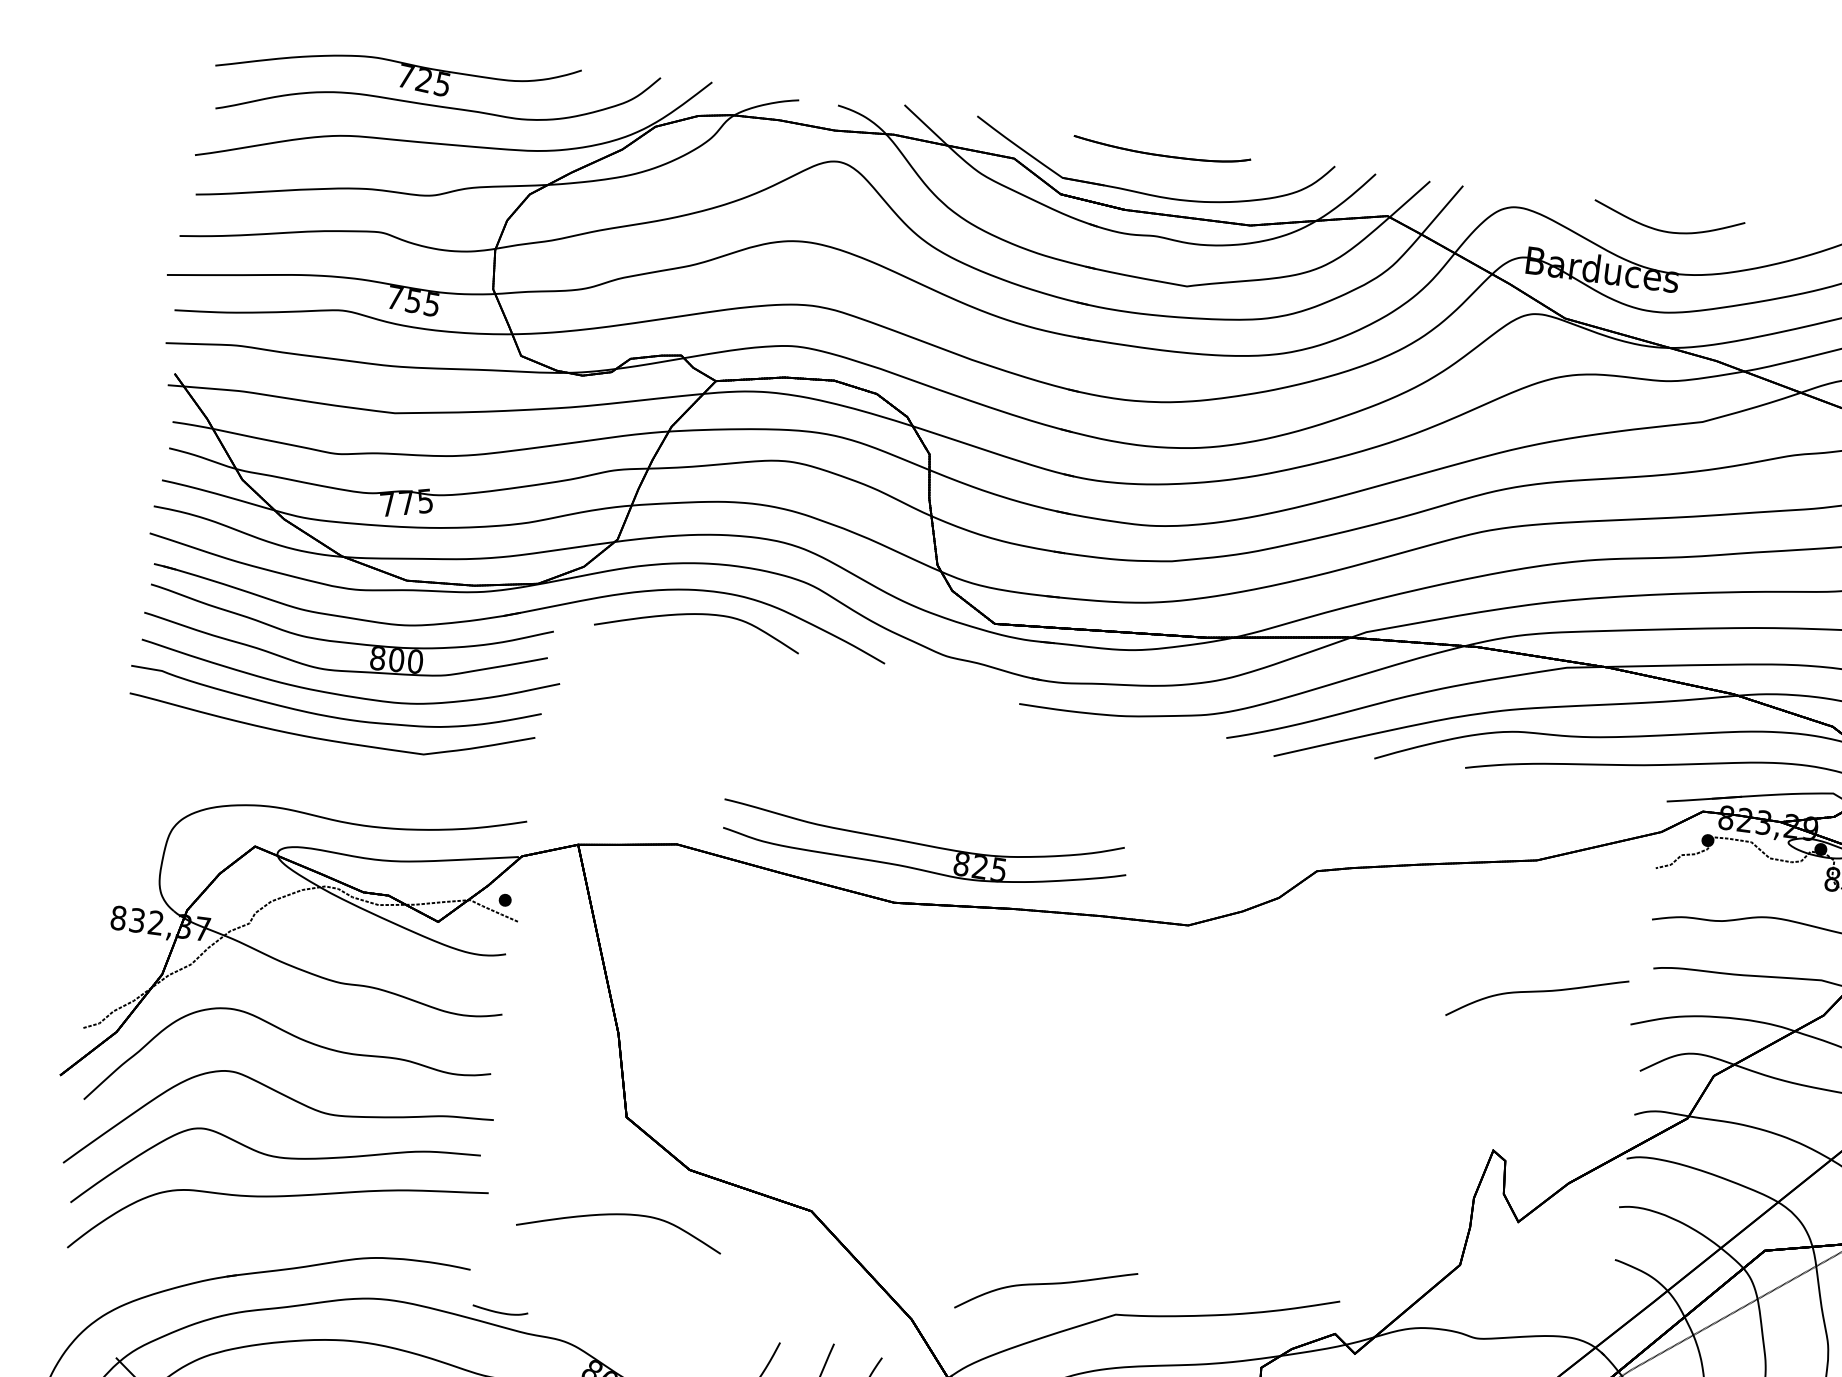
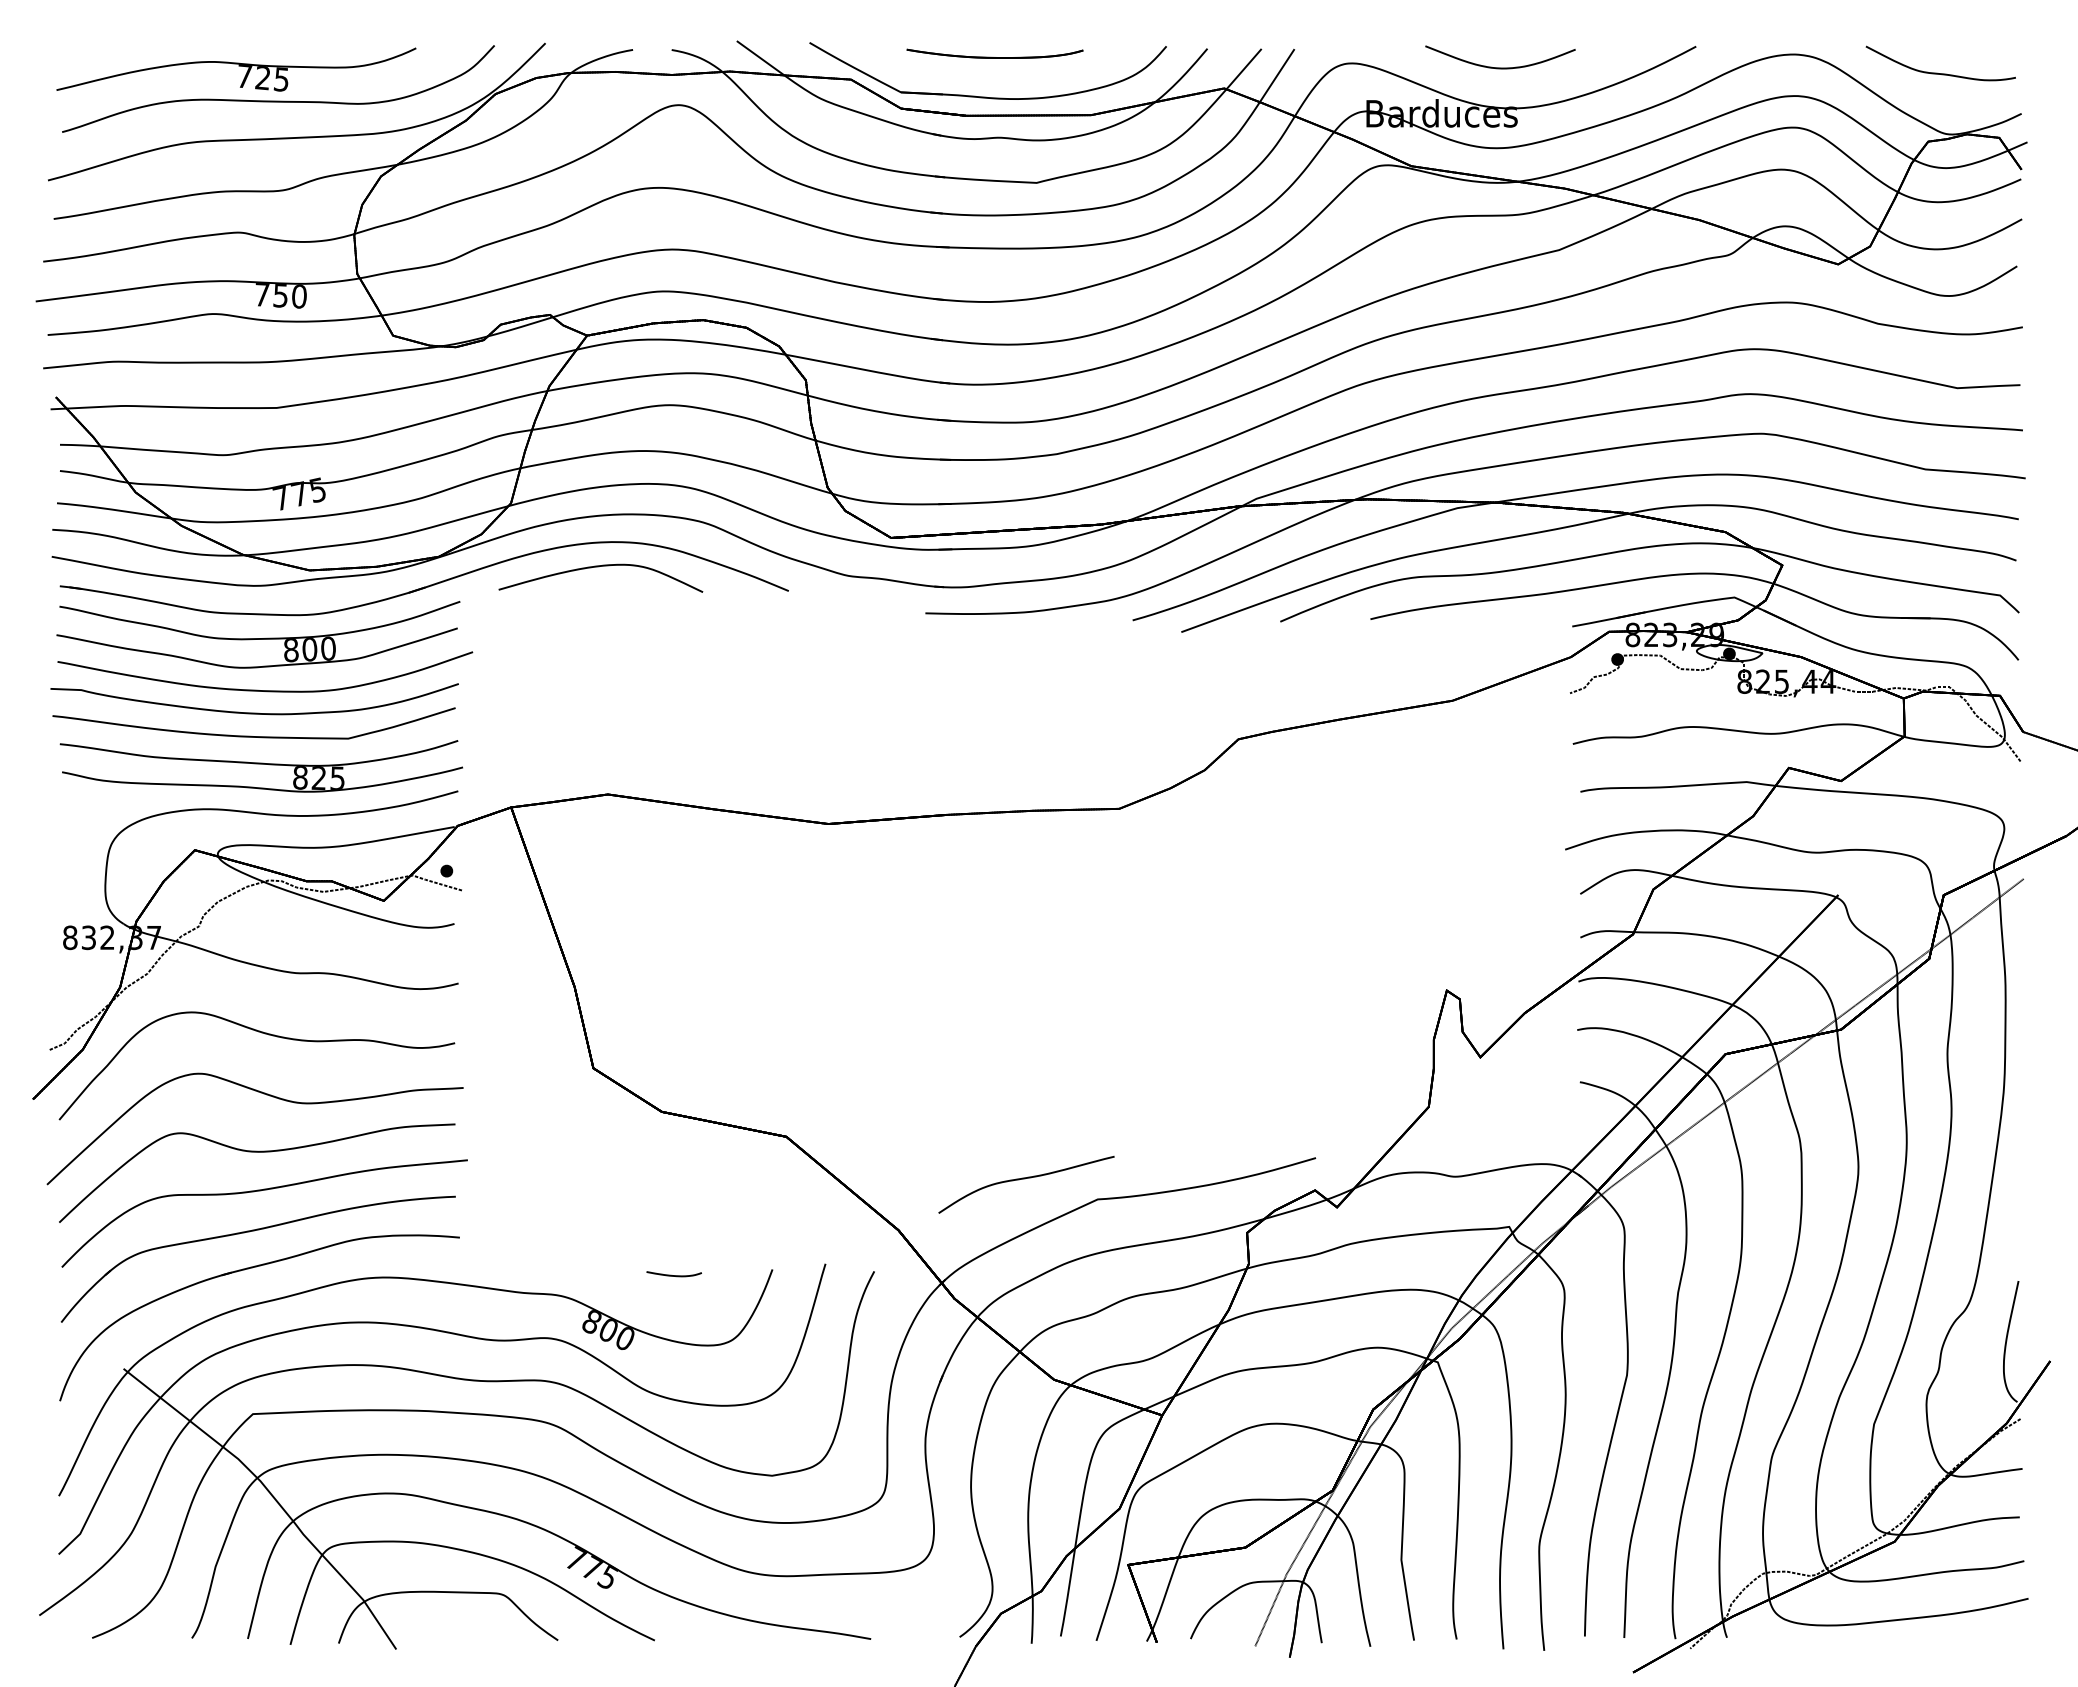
text: (432, 304) -> (299, 296), 755 -> 750
part: (923, 847) -> (260, 766), moved
curve: (1536, 992) -> (1469, 830), removed
curve: (620, 1215) -> (599, 1165), removed
part: (265, 1236) -> (254, 1231), added
curve: (499, 1312) -> (673, 1275), moved

